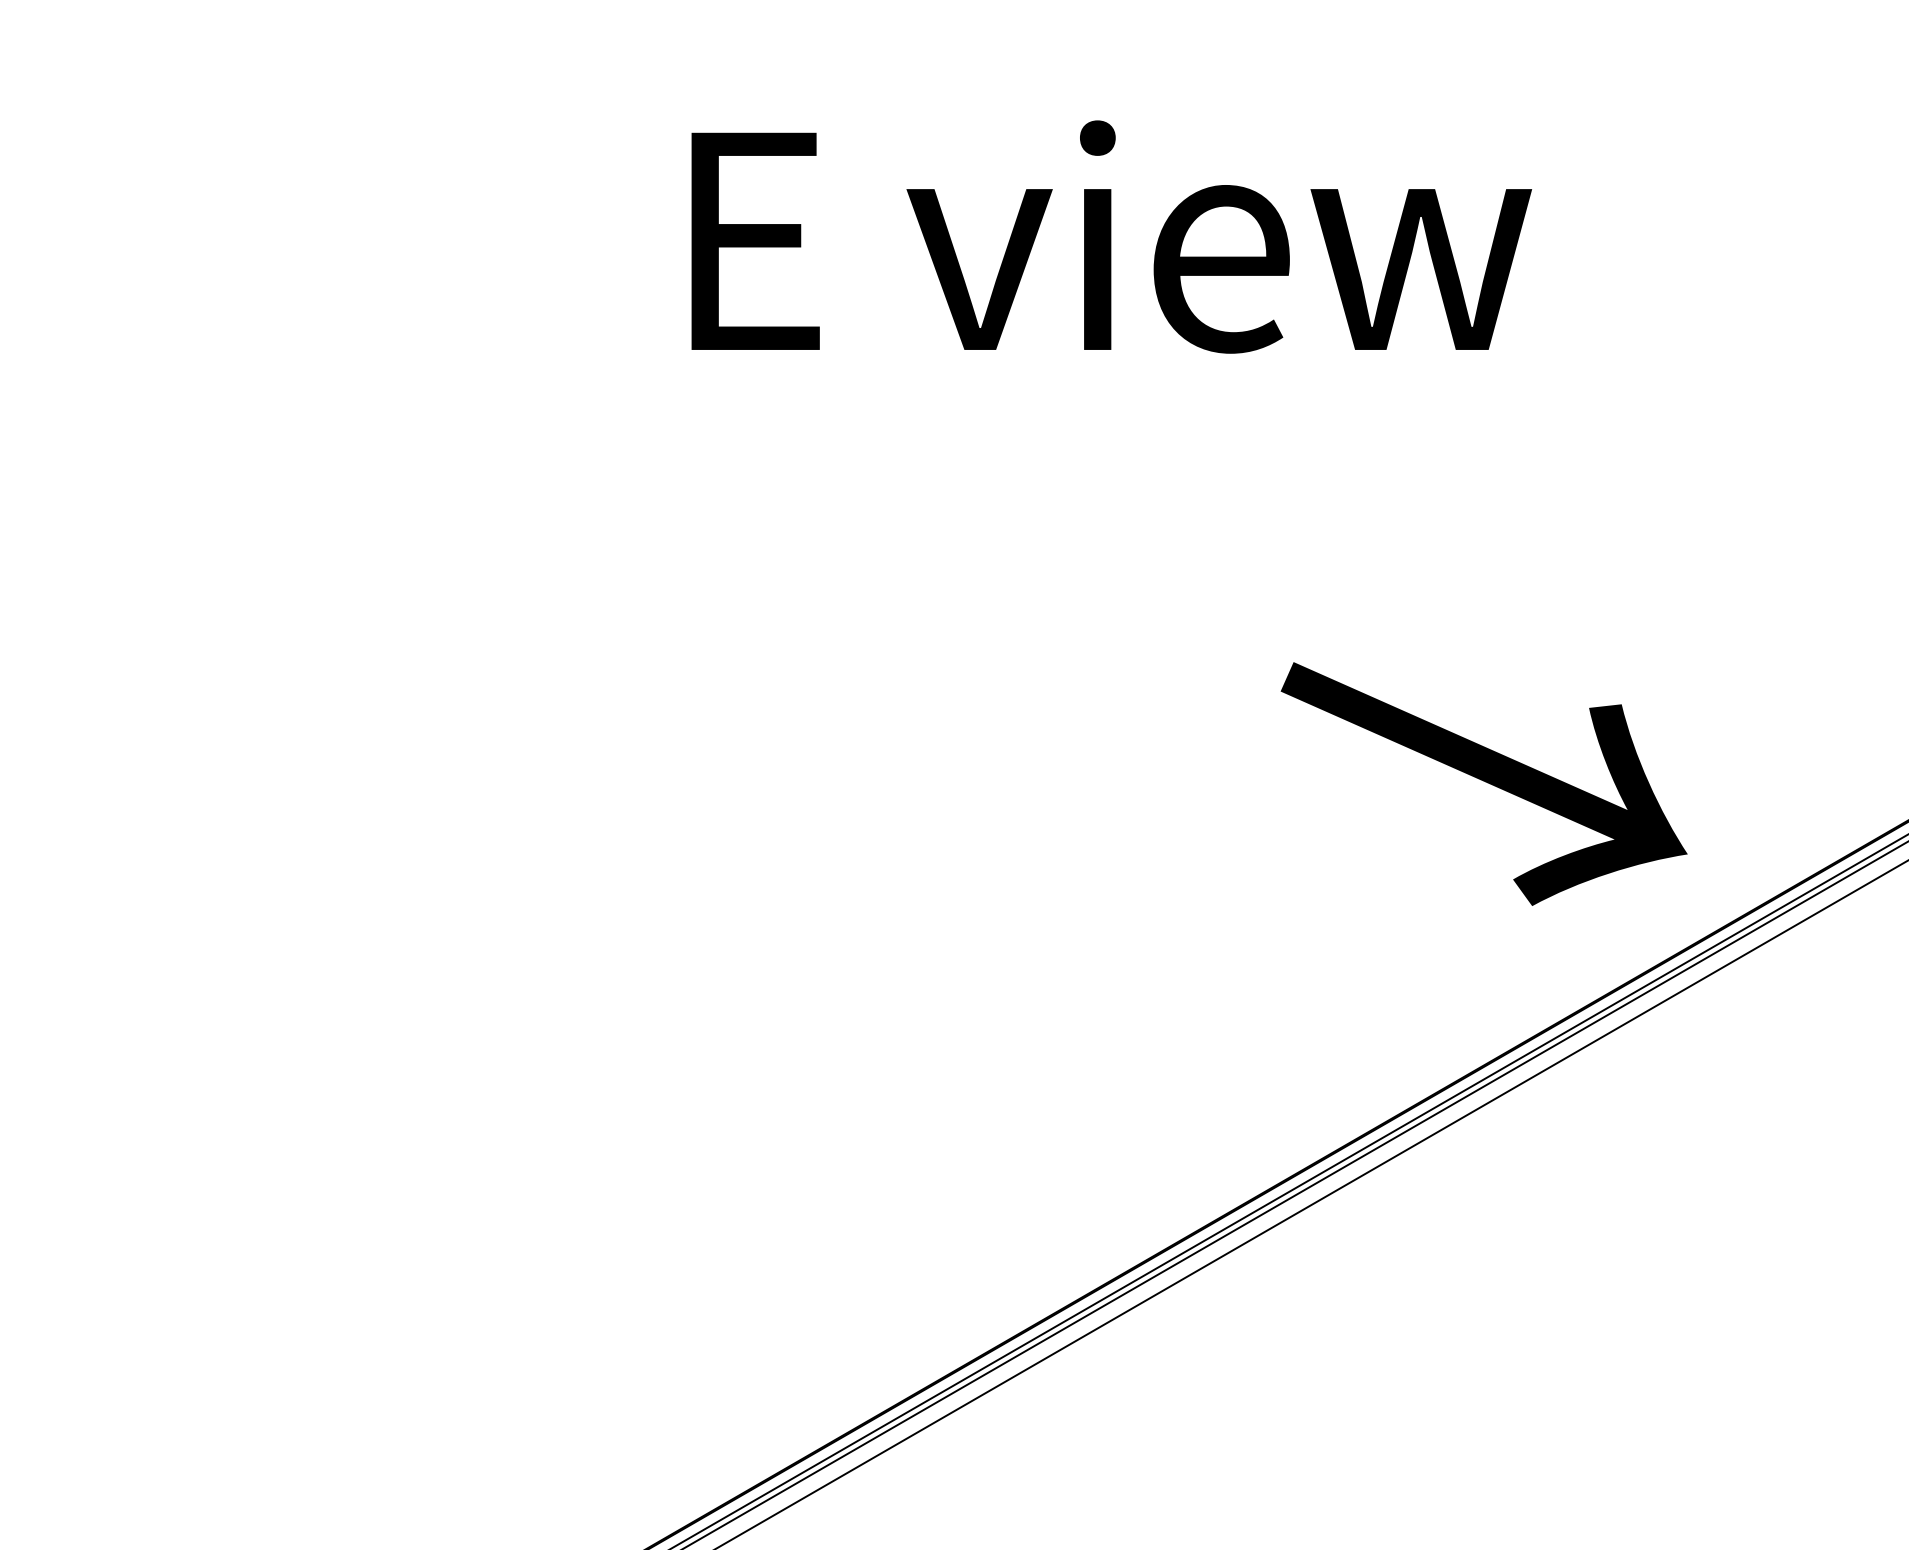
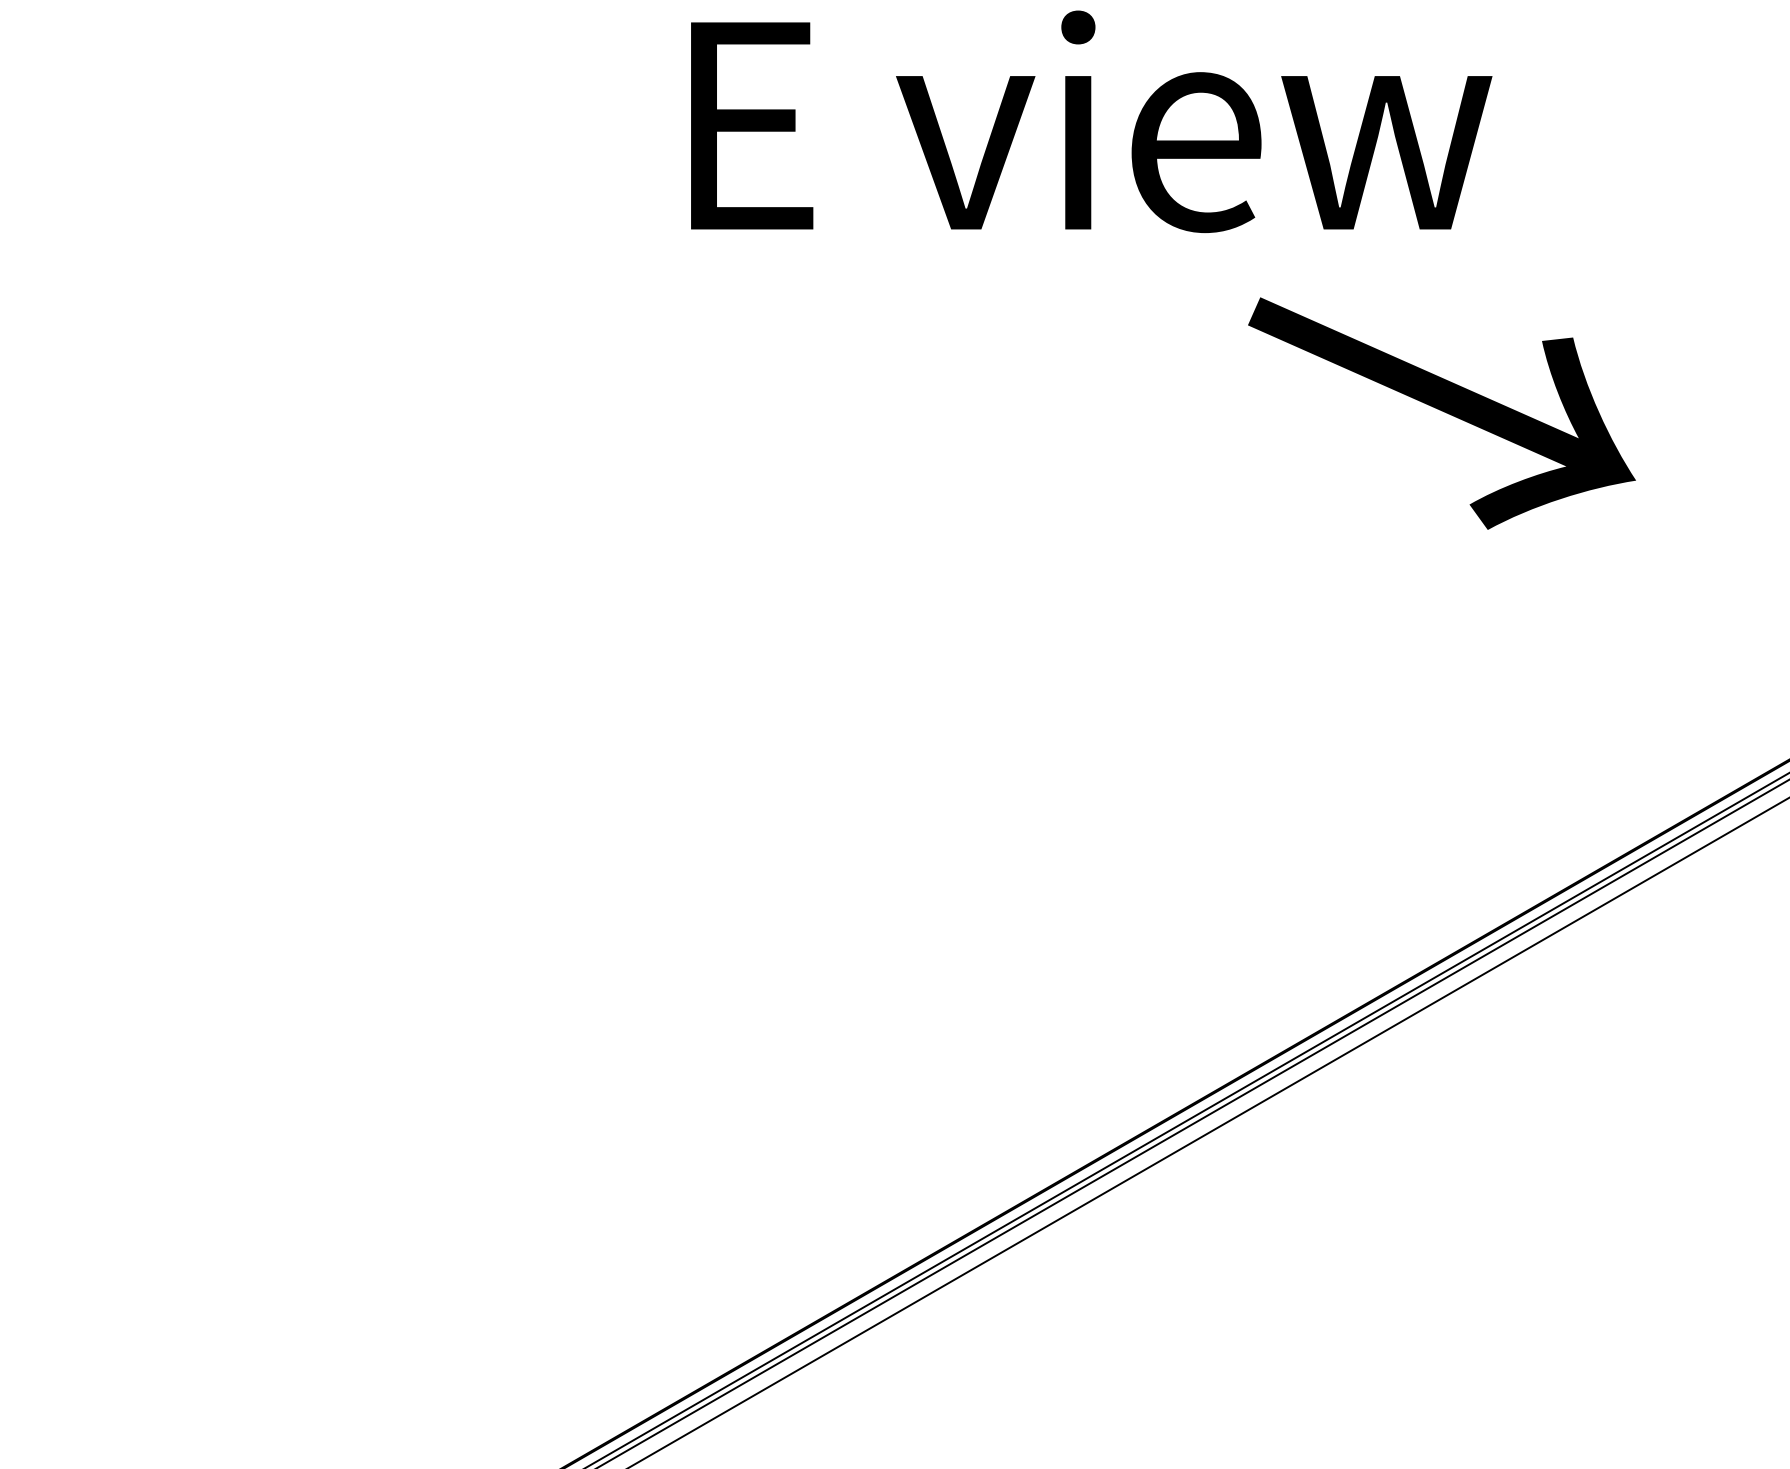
text: (1111, 236) -> (1091, 121), moved
text: (1483, 783) -> (1441, 413), moved

